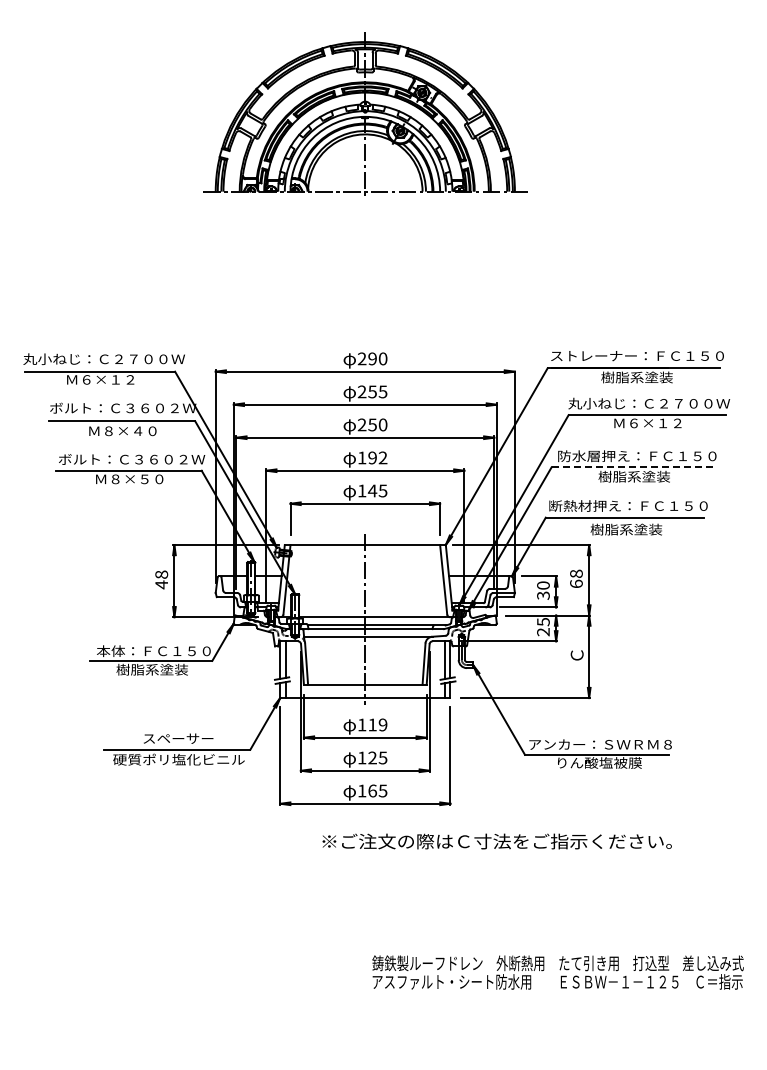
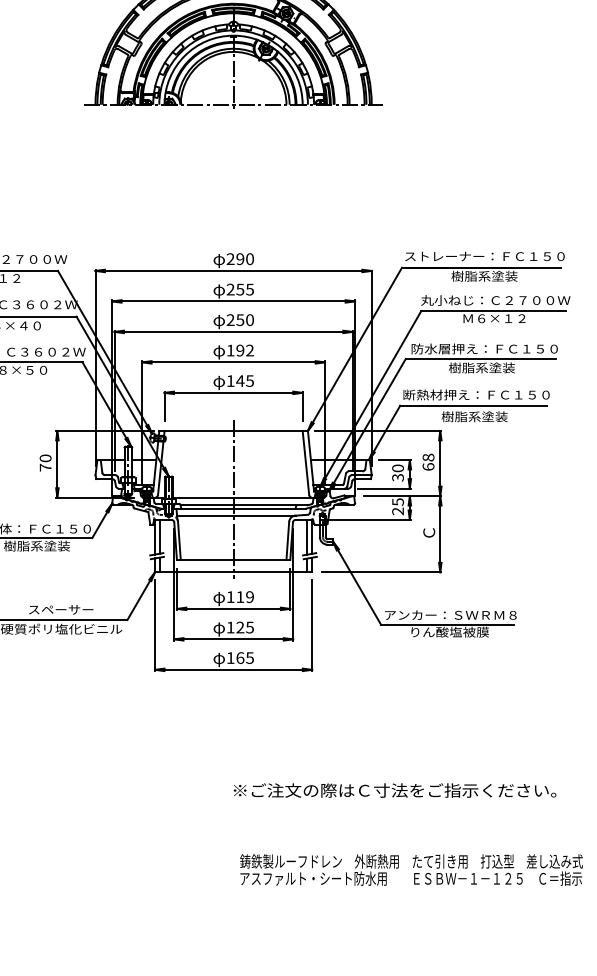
line: (633, 467) -> (481, 359), dashed -> solid
text: (161, 579) -> (45, 462), 48 -> 70
text: (496, 841) -> (394, 790), moved
text: (557, 972) -> (411, 869), moved

